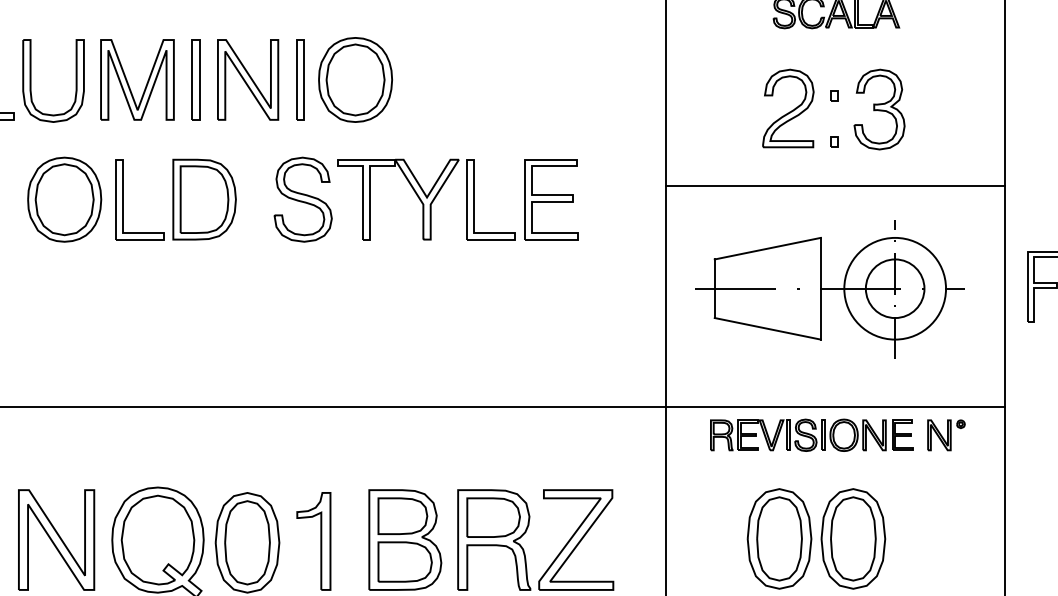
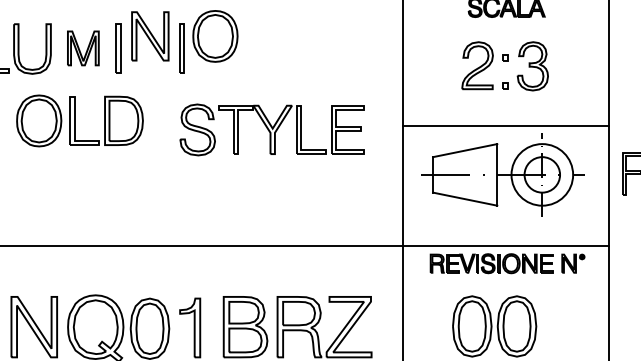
part: (137, 80) -> (83, 48), size x0.7
part: (248, 80) -> (150, 36), moved
part: (355, 80) -> (215, 36), moved
line: (834, 185) -> (505, 126), moved
part: (425, 198) -> (271, 129), moved

